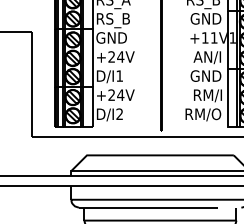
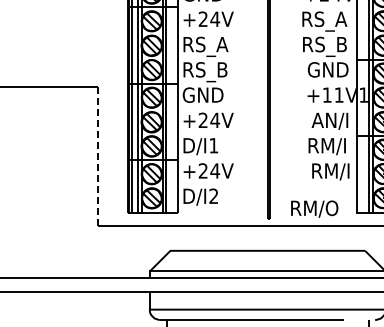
text: (205, 76) -> (327, 146), GND -> RM/I
line: (31, 84) -> (97, 157), solid -> dashed
text: (203, 114) -> (314, 208), moved

